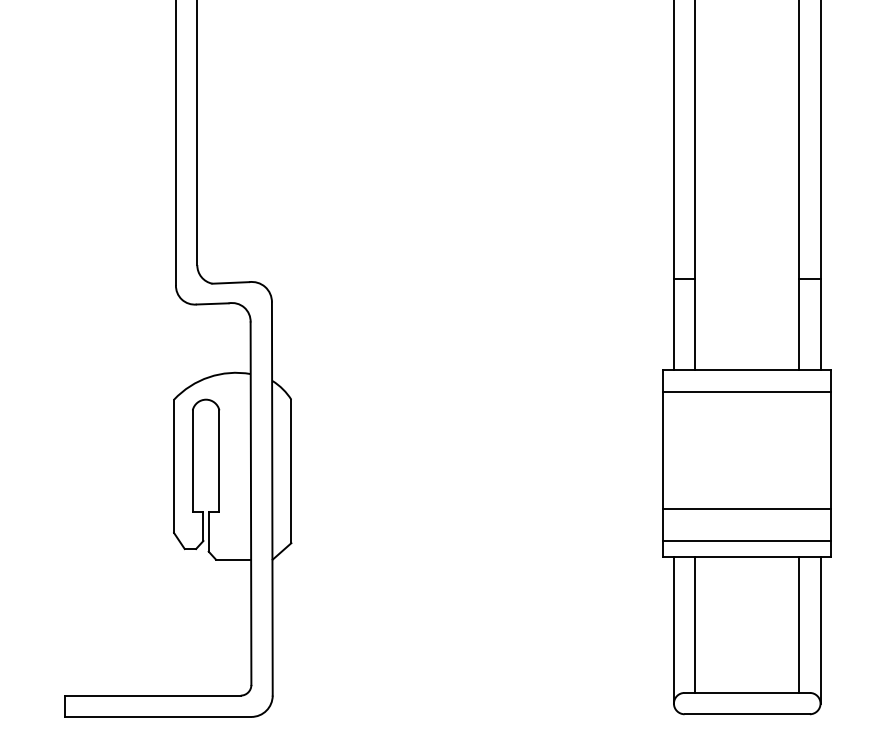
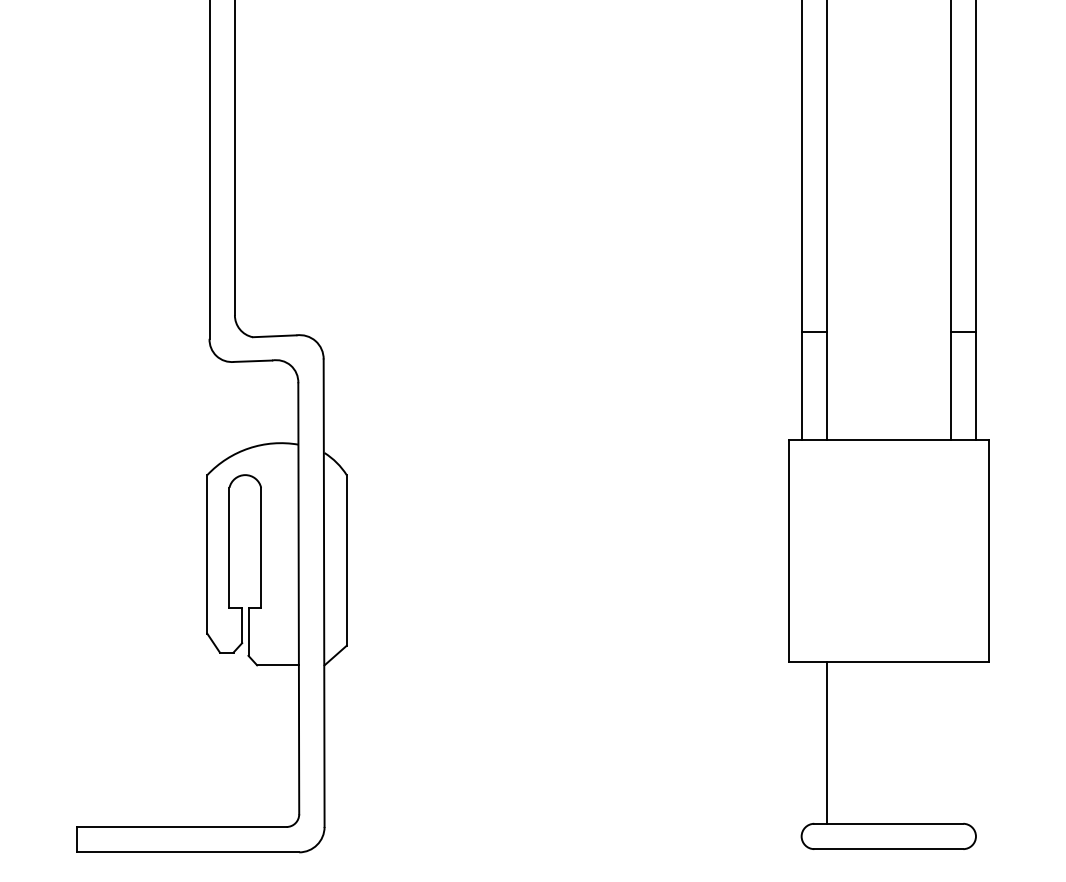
line: (746, 391) -> (888, 465), removed
line: (746, 509) -> (888, 605), removed
line: (746, 541) -> (888, 643), removed
line: (799, 624) -> (950, 742), removed
line: (673, 630) -> (801, 749), removed
line: (820, 630) -> (975, 749), removed

